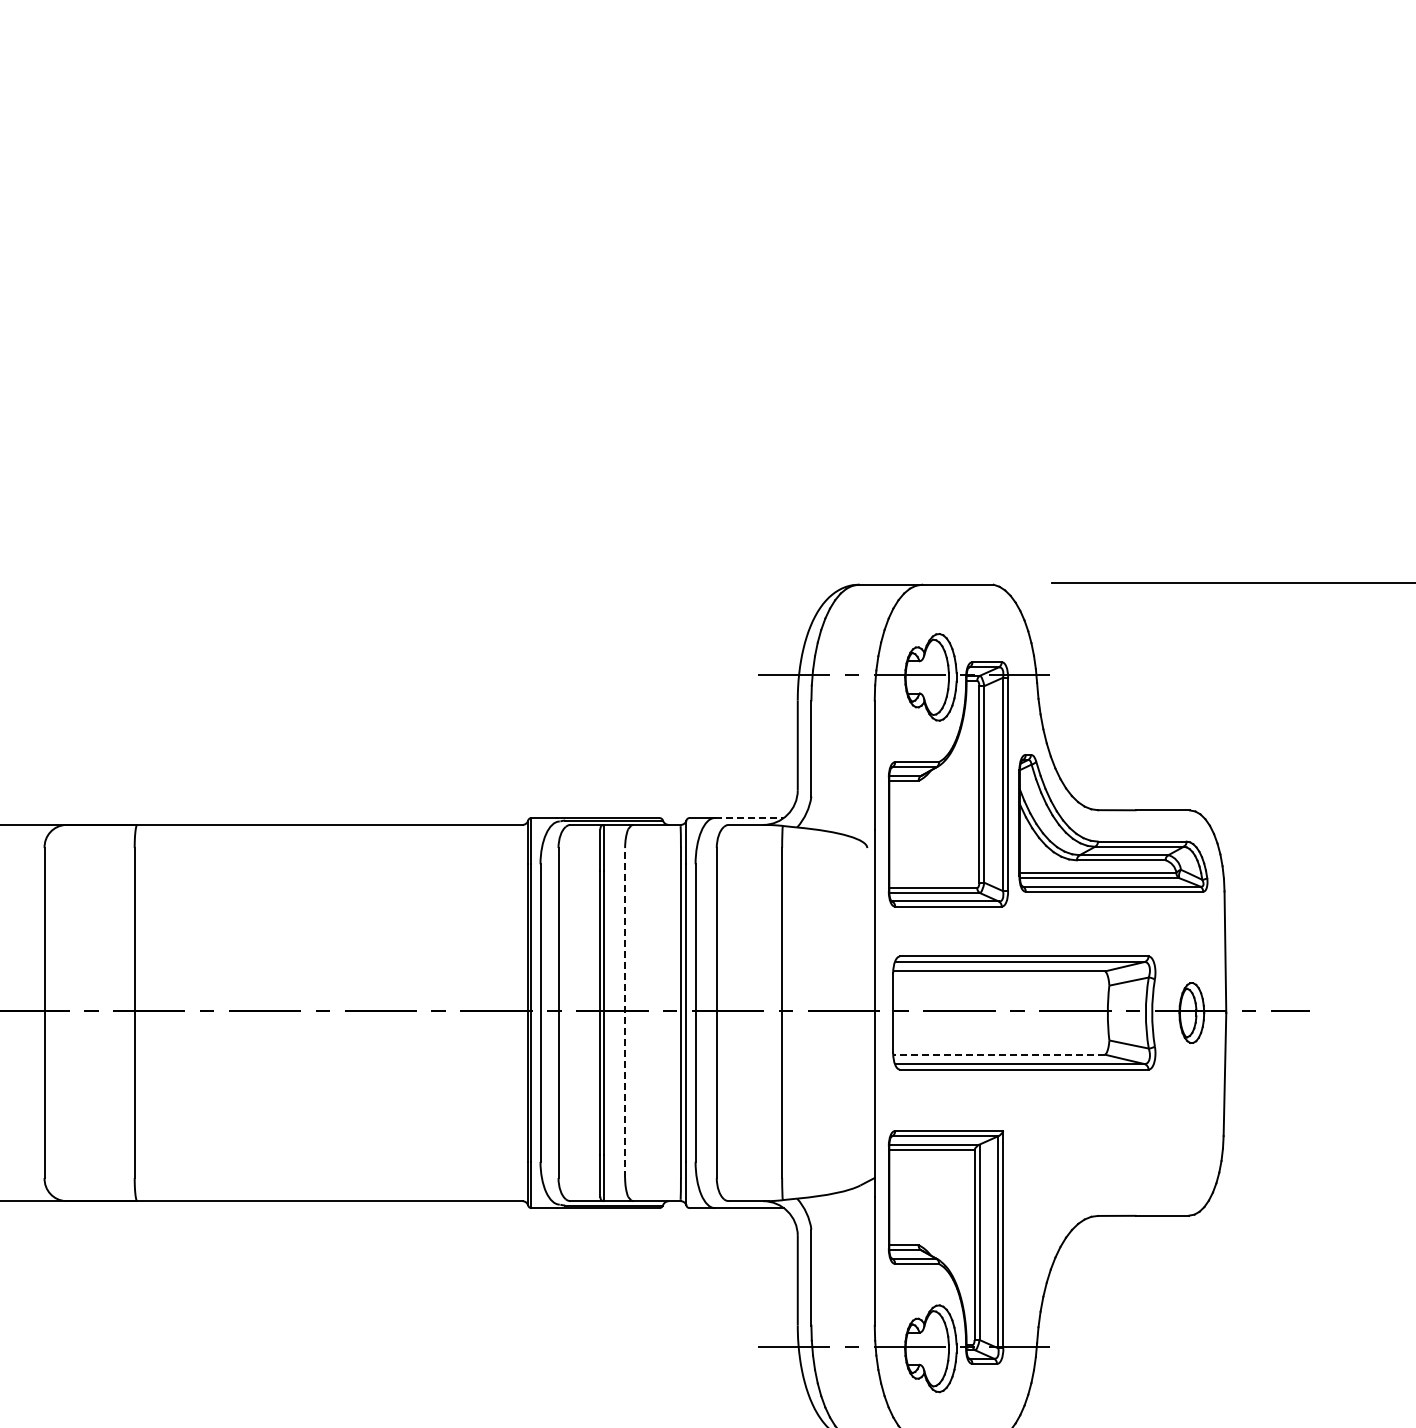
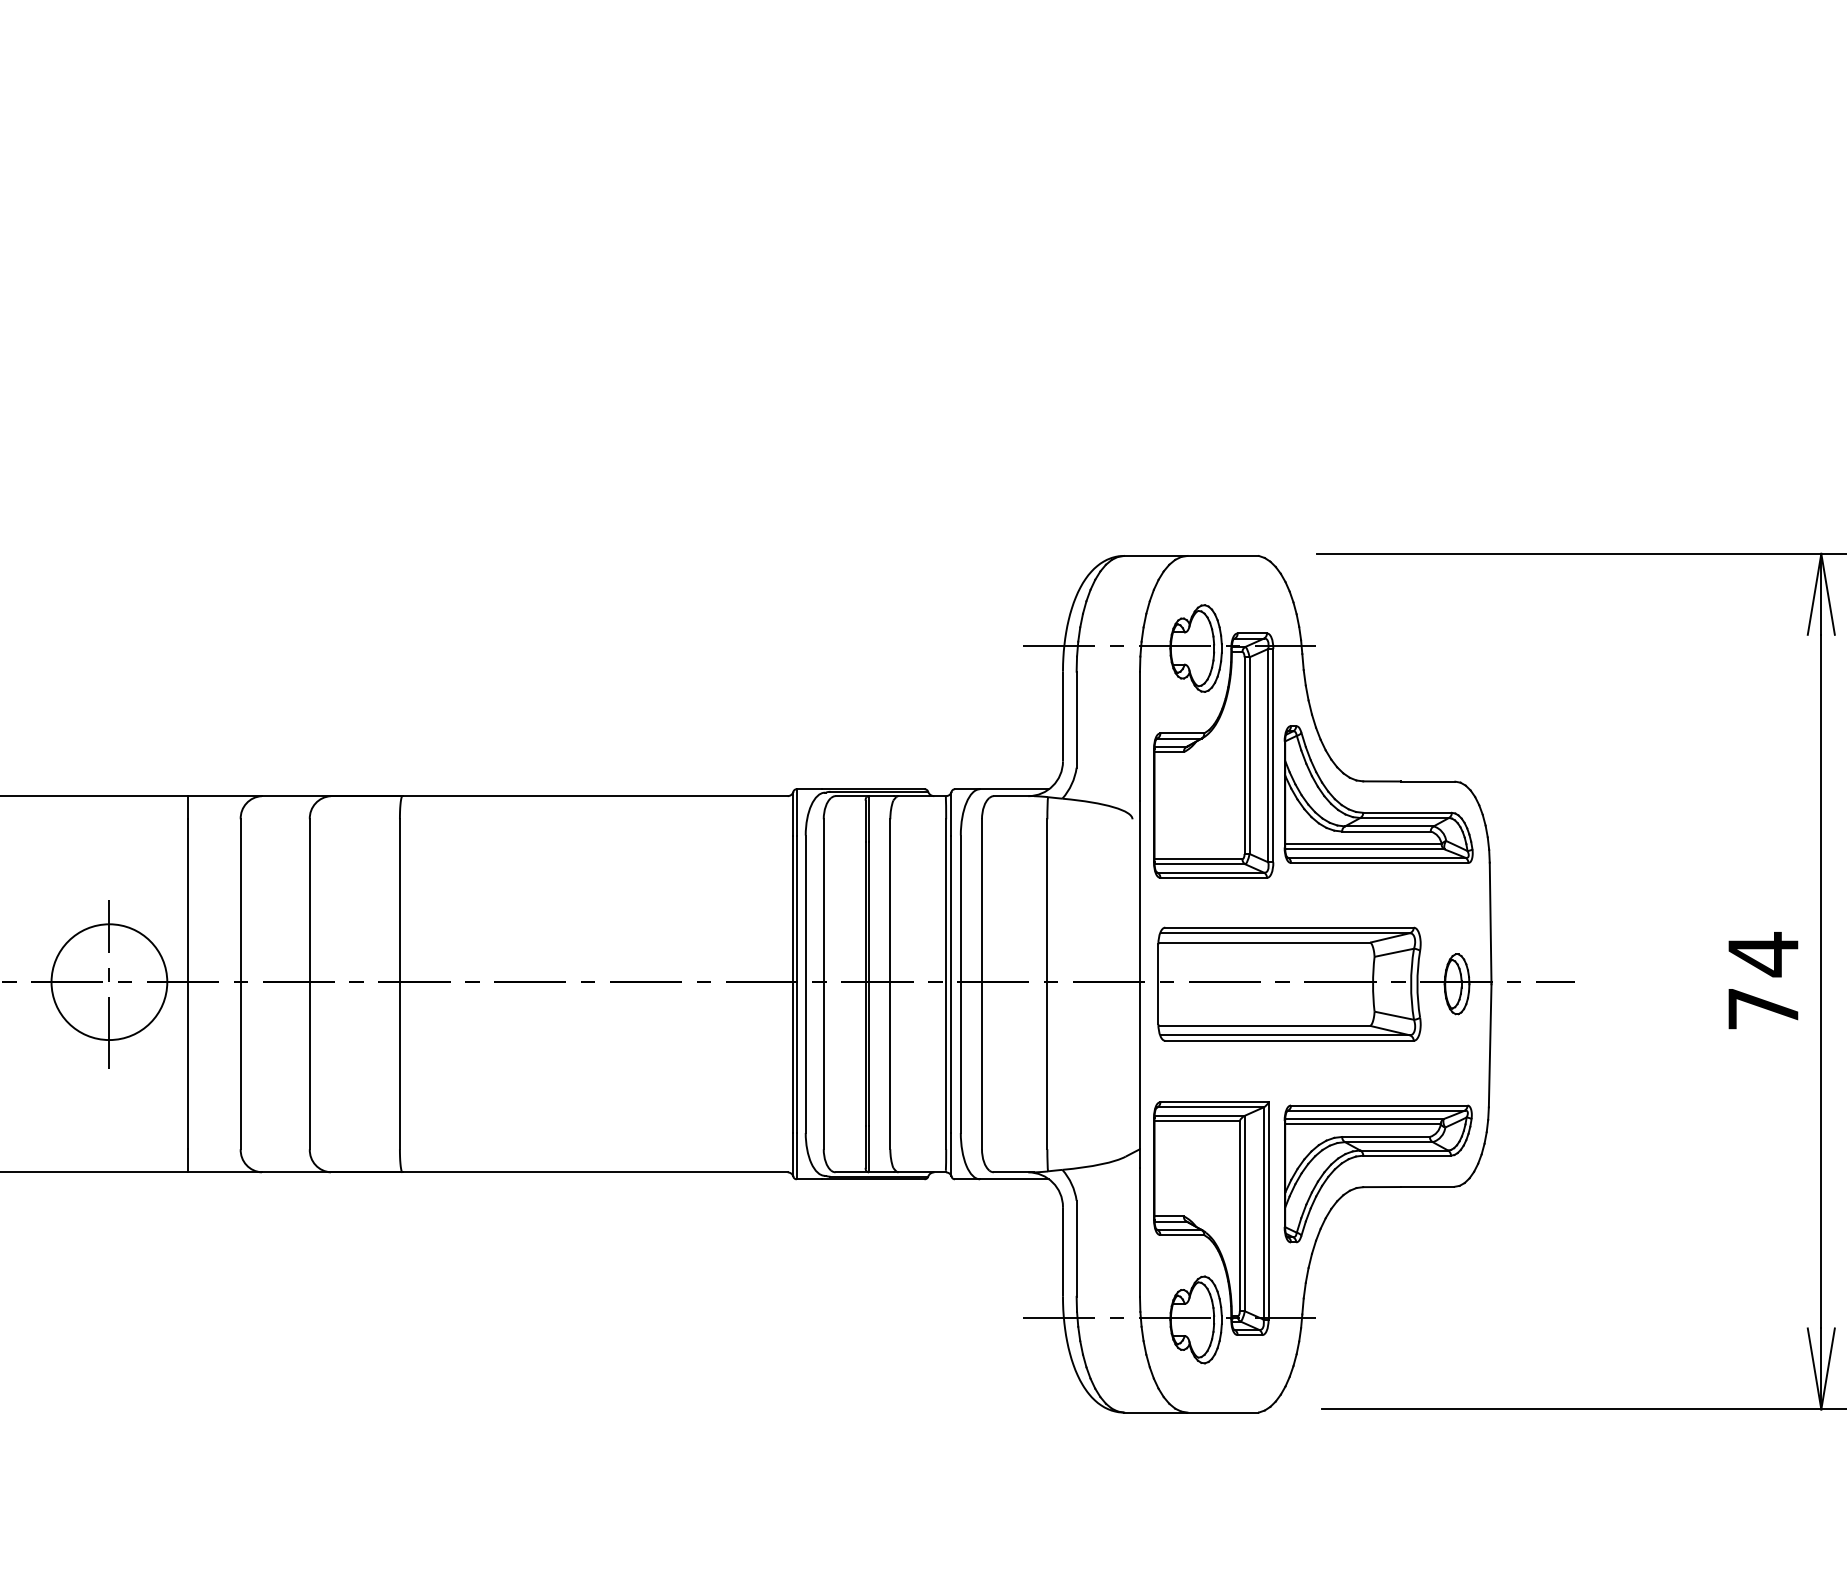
line: (749, 818) -> (1014, 789), dashed -> solid
line: (625, 1013) -> (890, 984), dashed -> solid
line: (999, 1054) -> (1264, 1025), dashed -> solid
part: (1112, 1185) -> (1377, 1156), added

